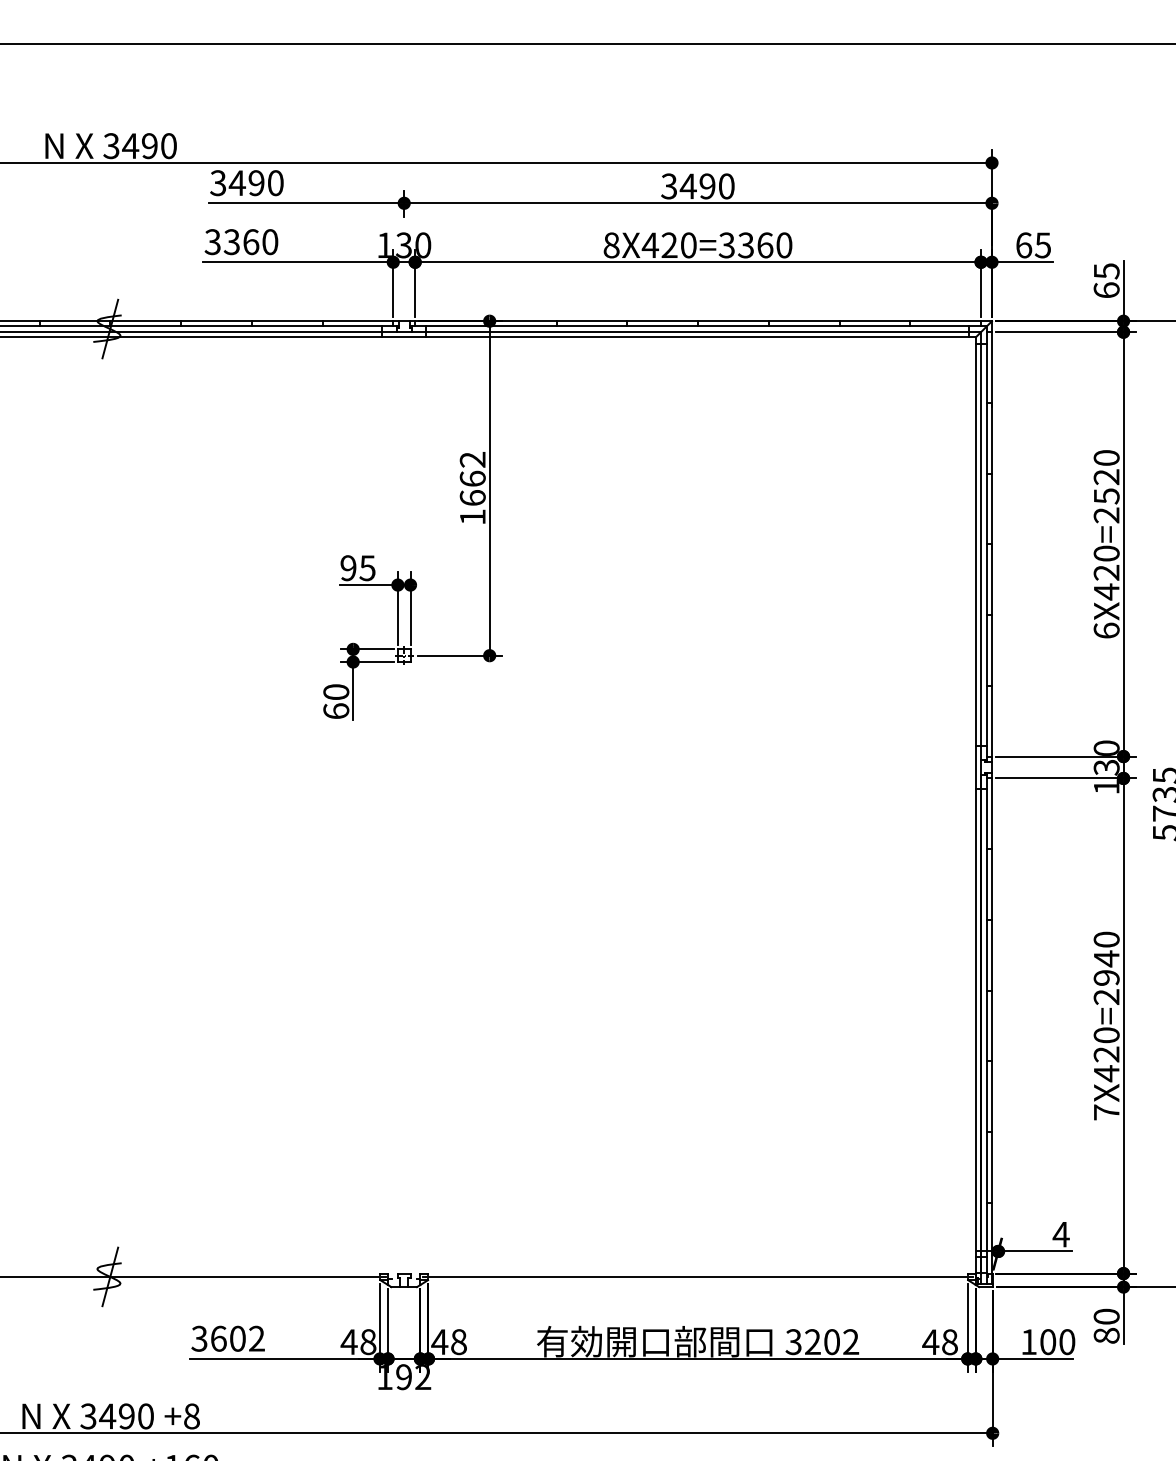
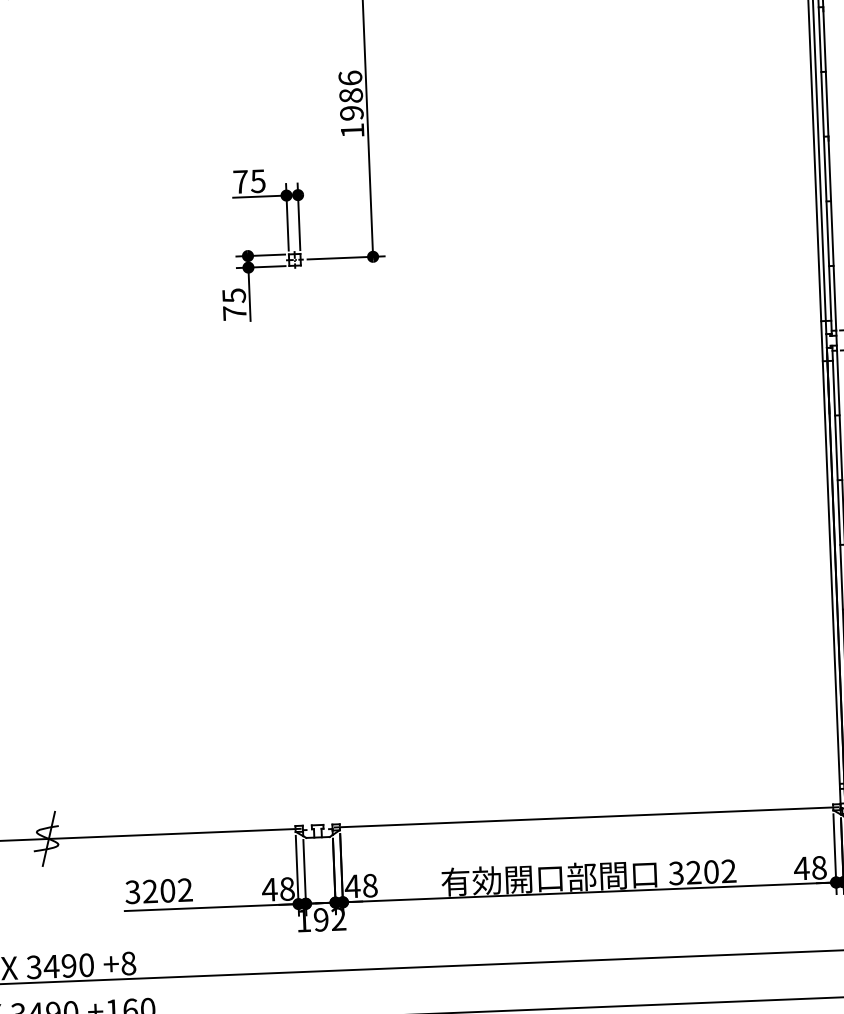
text: (472, 478) -> (350, 95), 1662 -> 1986
text: (348, 568) -> (240, 182), 95 -> 75
text: (336, 701) -> (234, 304), 60 -> 75
text: (218, 1338) -> (150, 891), 3602 -> 3202

